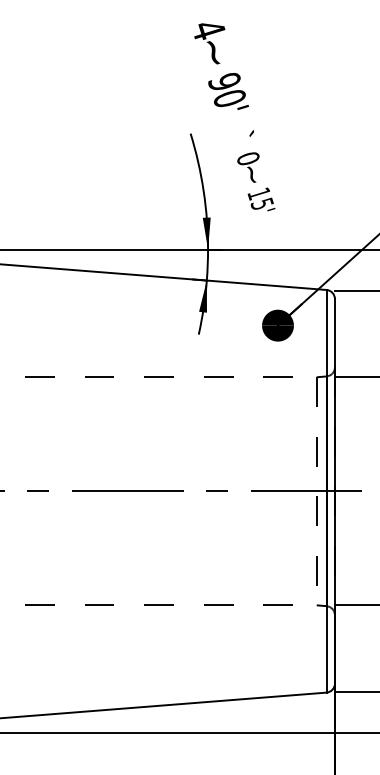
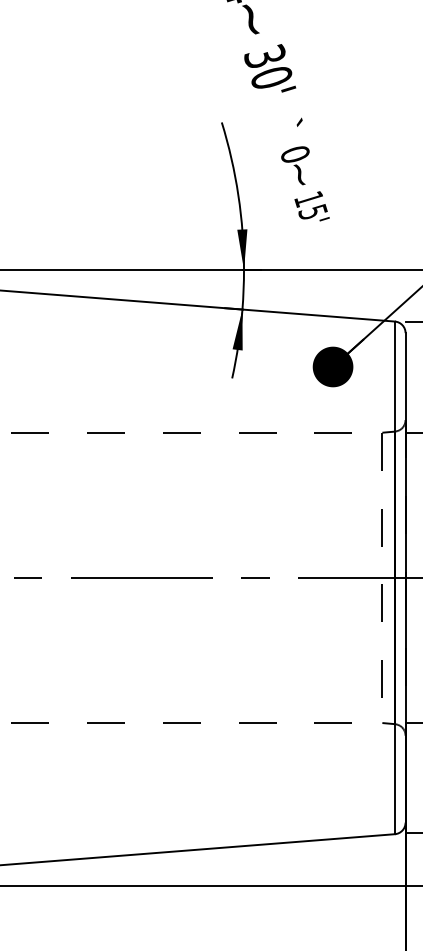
text: (224, 81) -> (264, 56), 90' -> 30'

